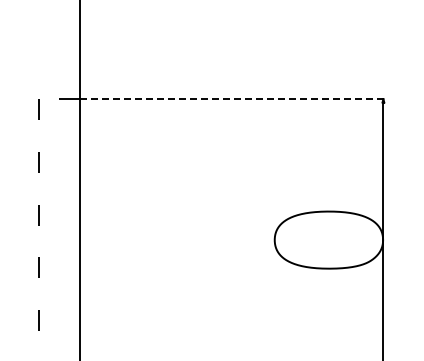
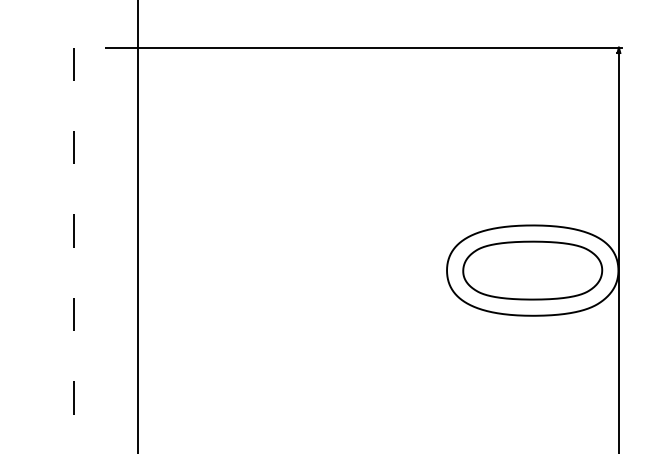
line: (232, 99) -> (380, 48), dashed -> solid
part: (328, 239) -> (532, 269), added

